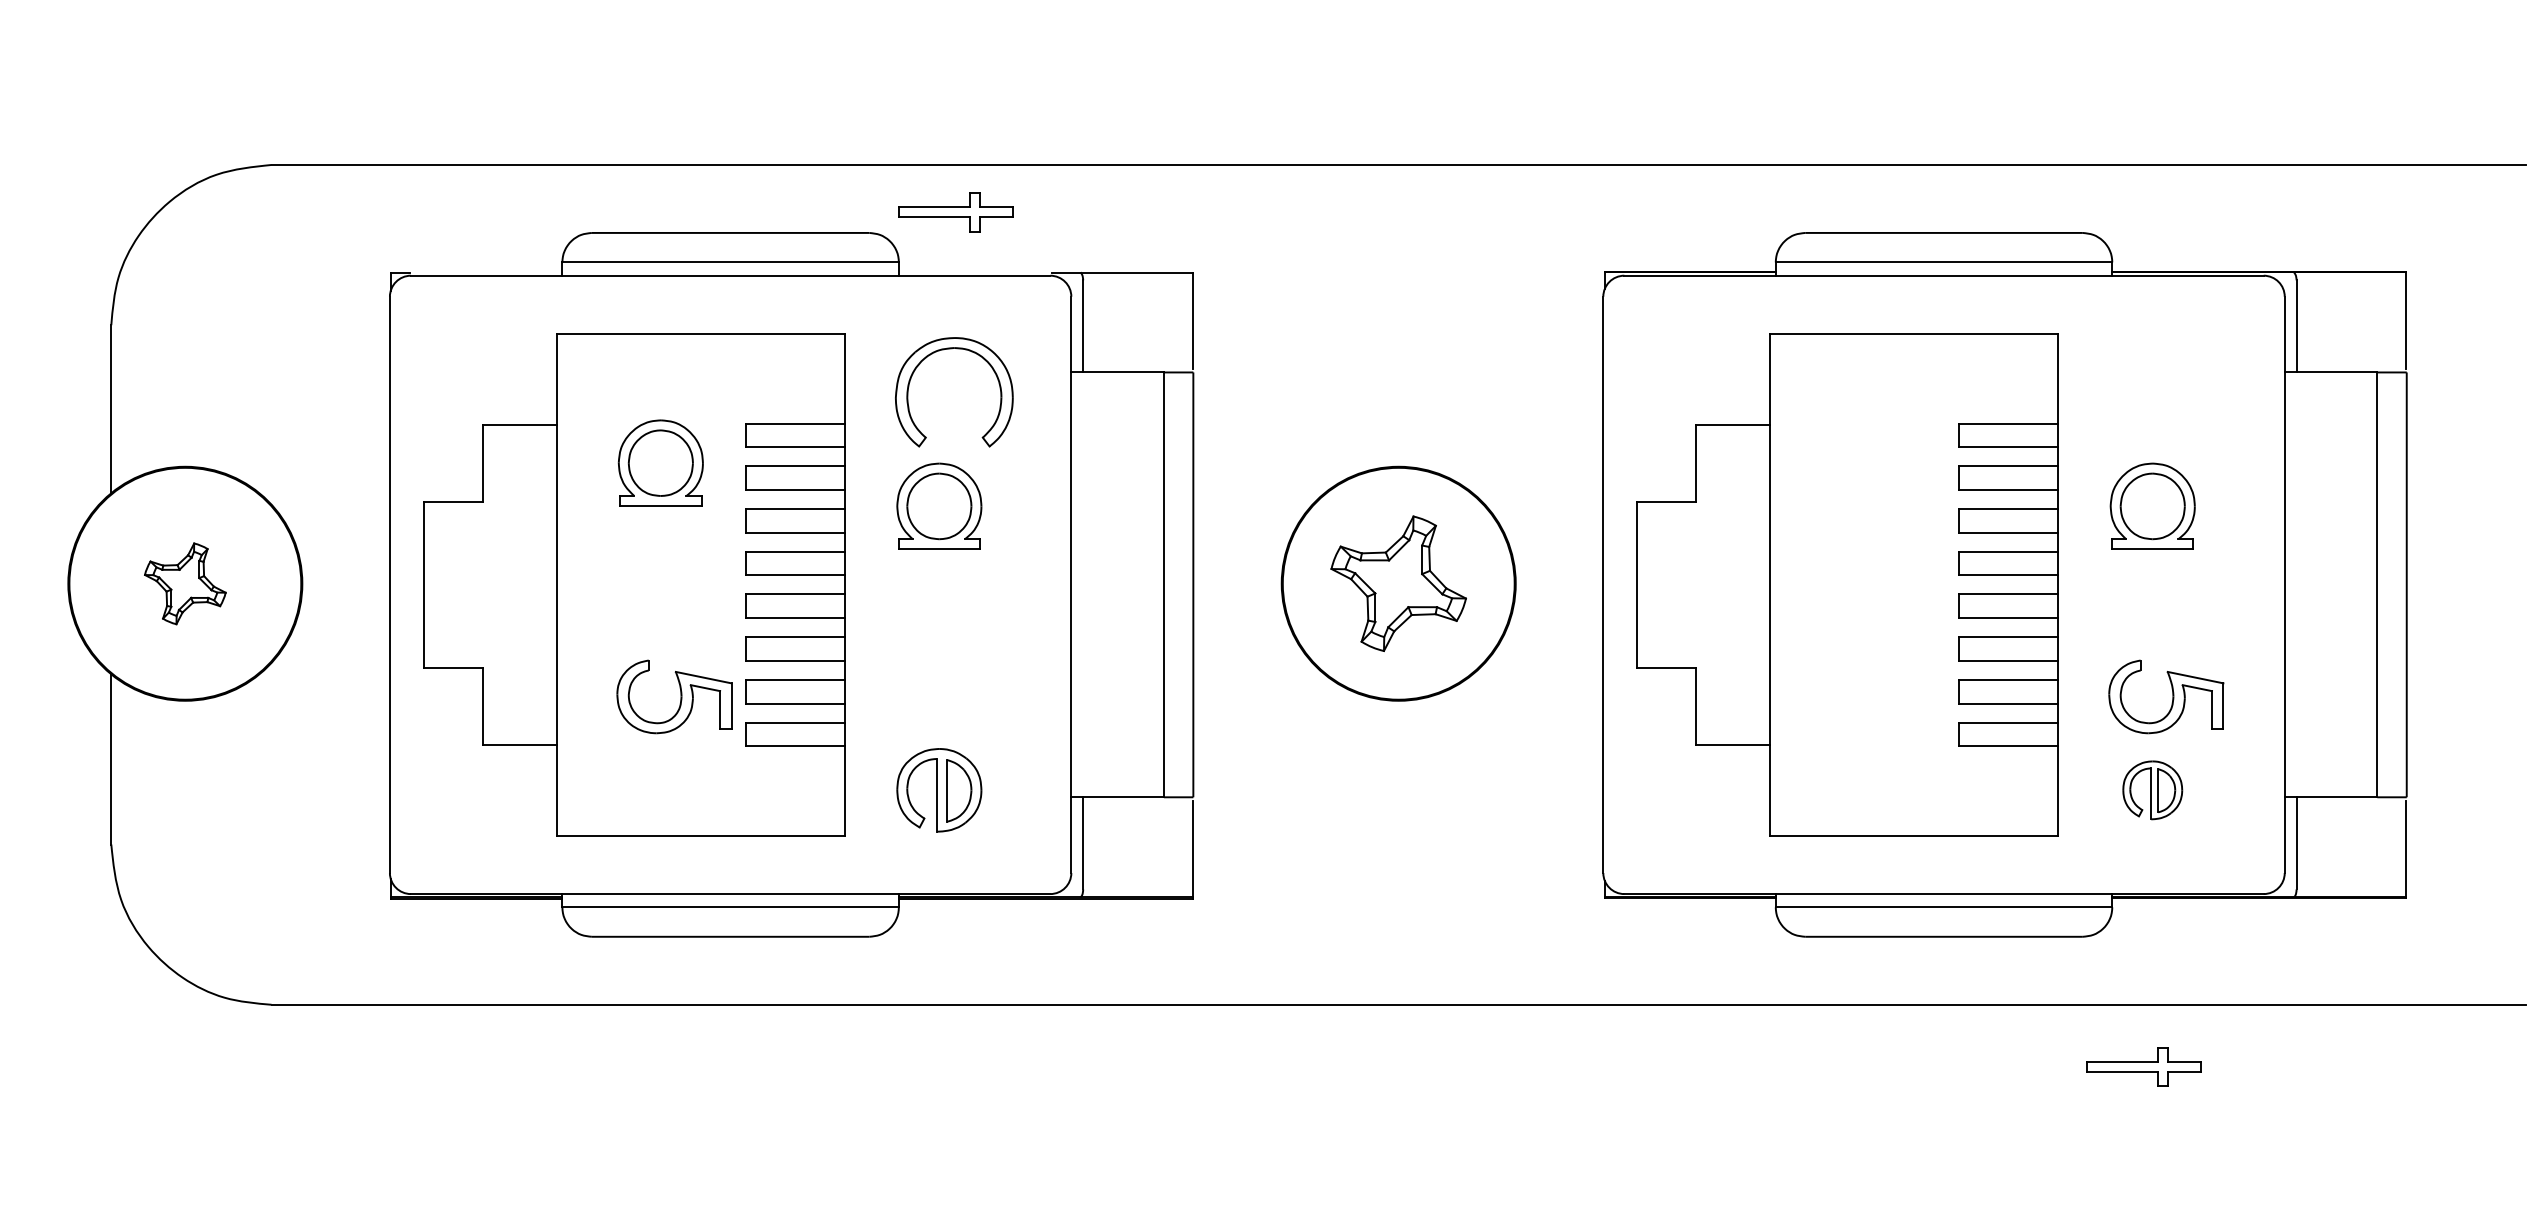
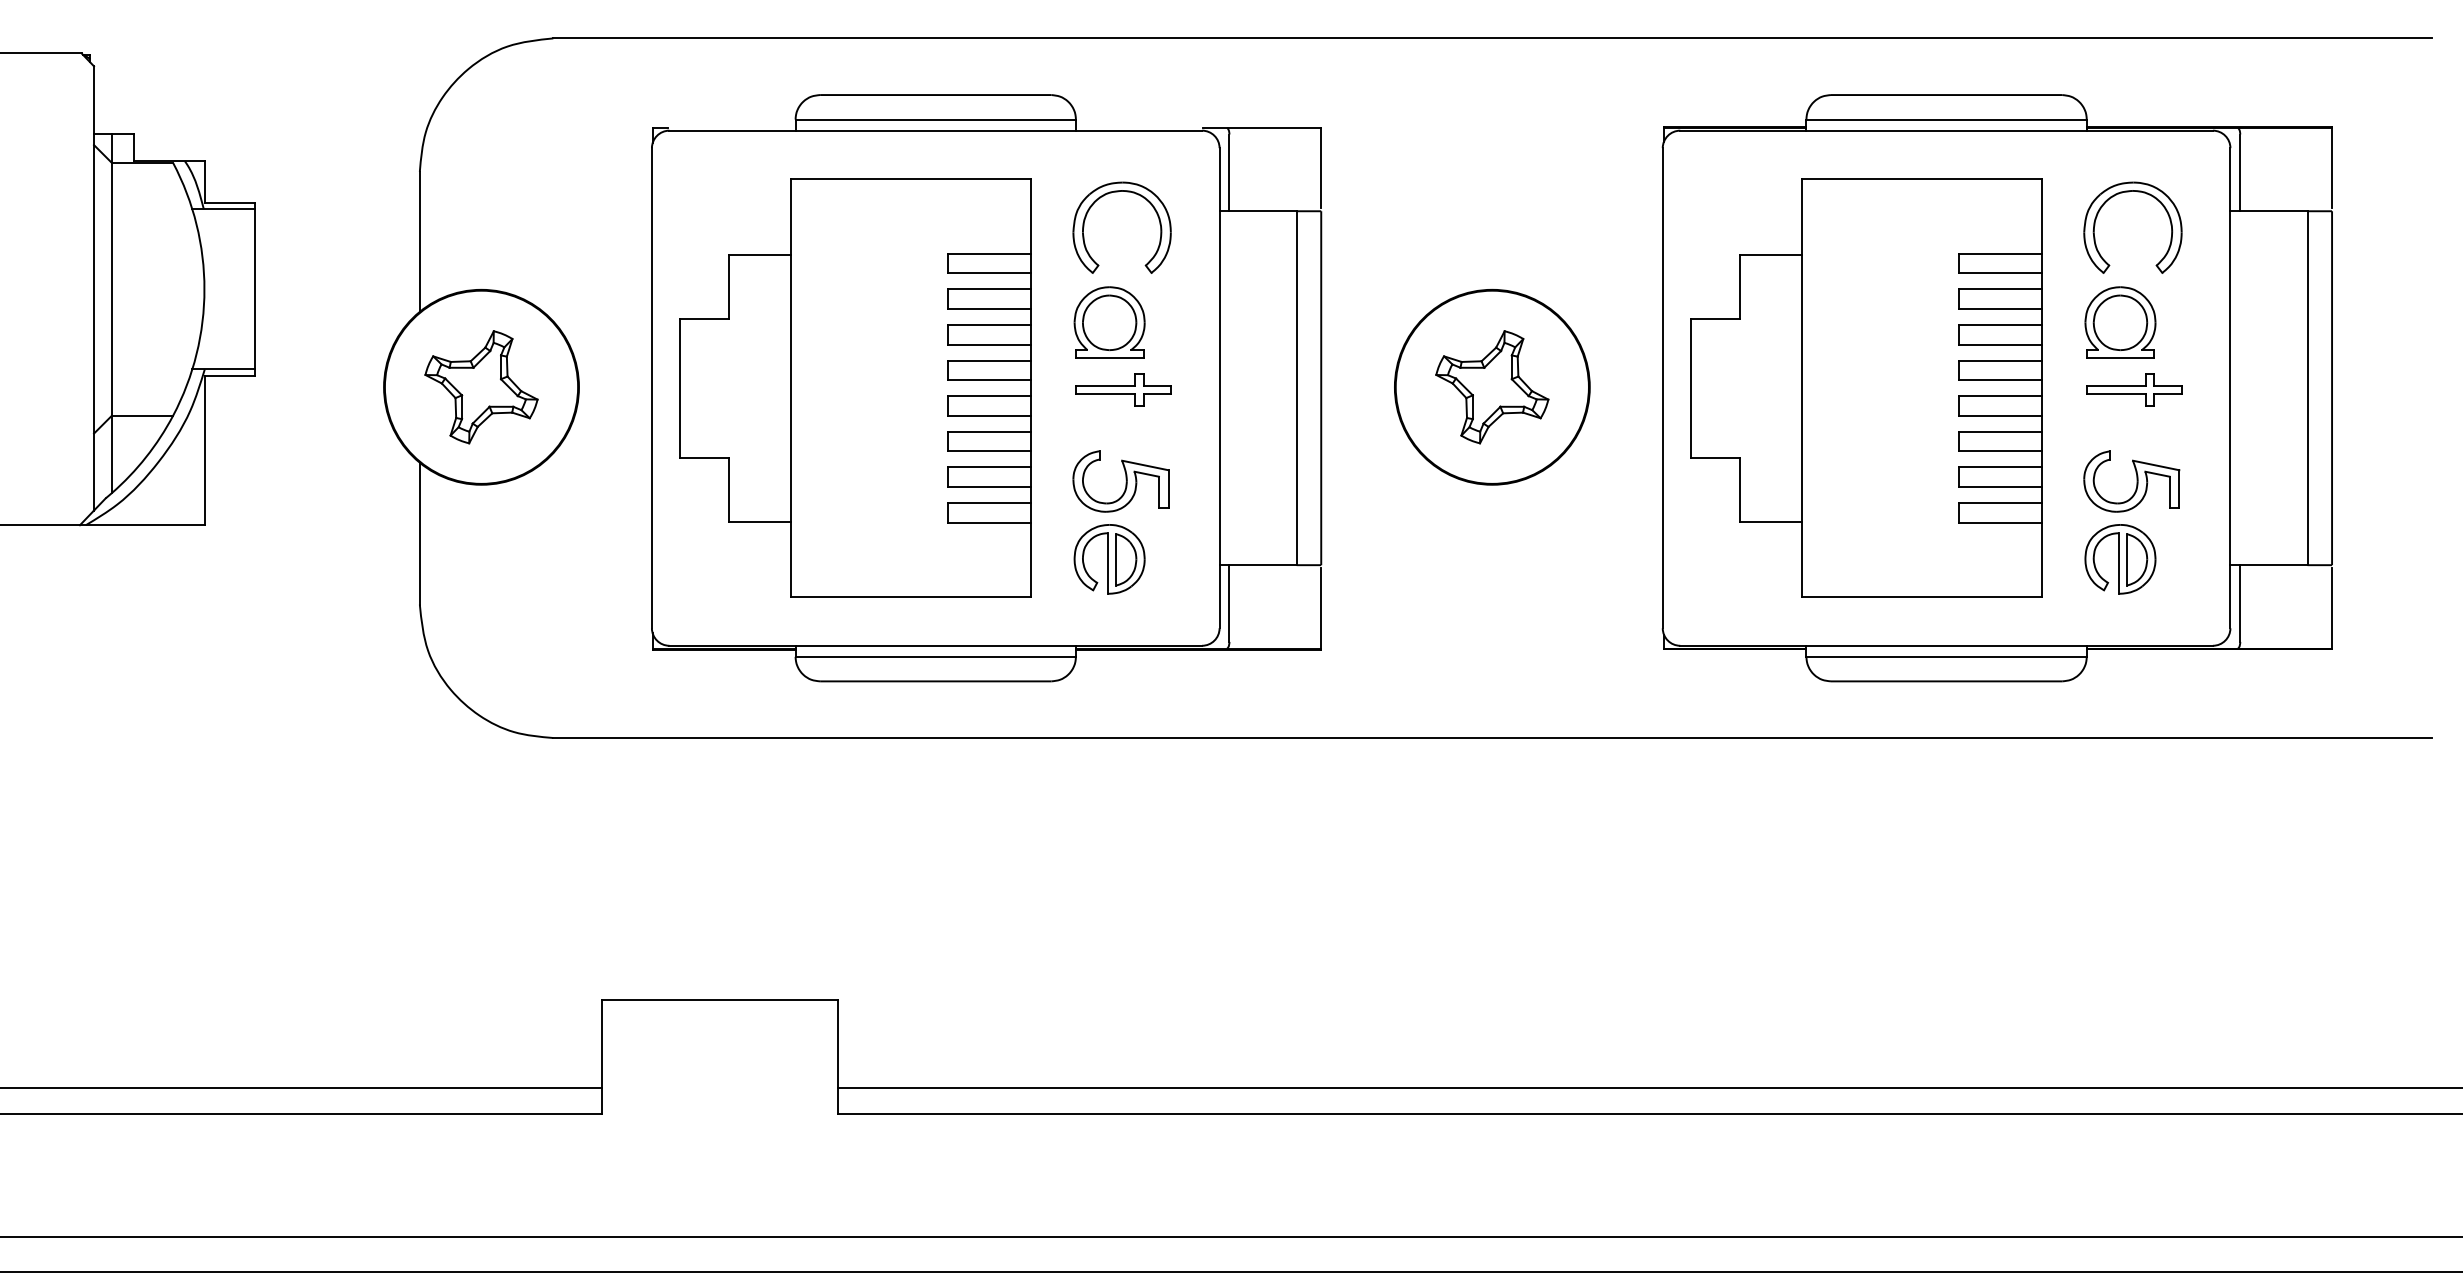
part: (955, 211) -> (1123, 389), moved
part: (2163, 349) -> (2129, 192), added
part: (660, 462) -> (877, 286), removed
part: (185, 584) -> (481, 387), size x1.67
part: (673, 696) -> (1120, 481), moved
part: (2152, 790) -> (2120, 559), size x1.43
part: (2144, 1066) -> (2134, 389), moved

